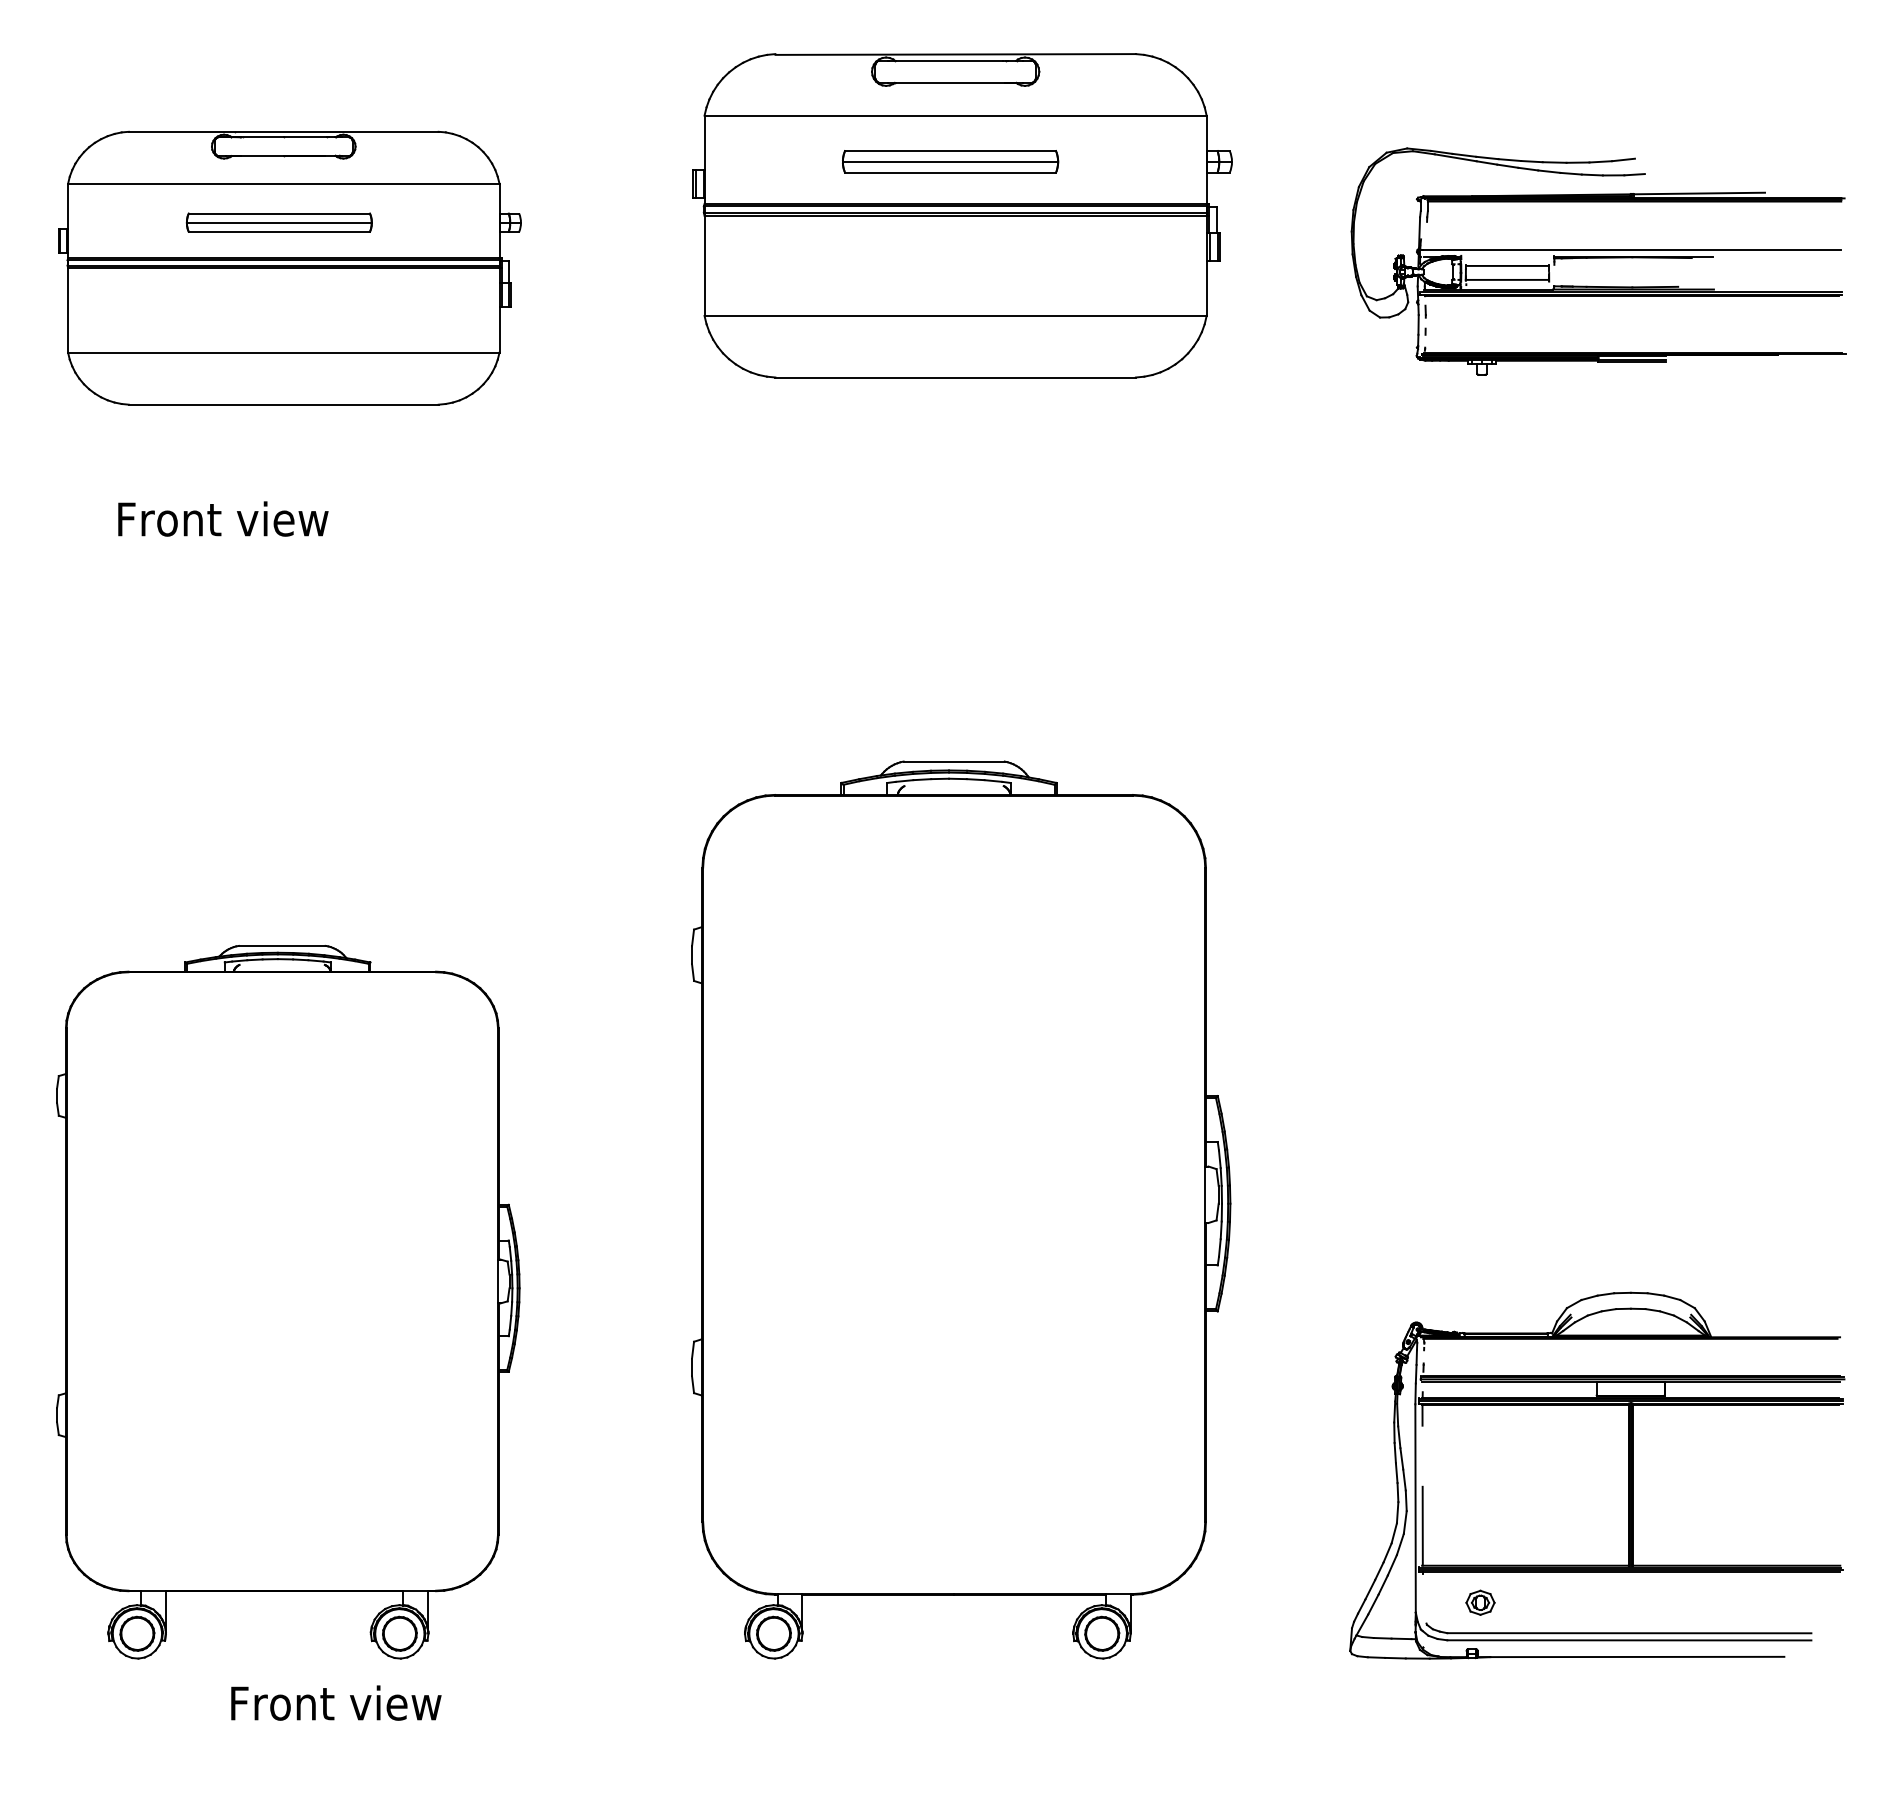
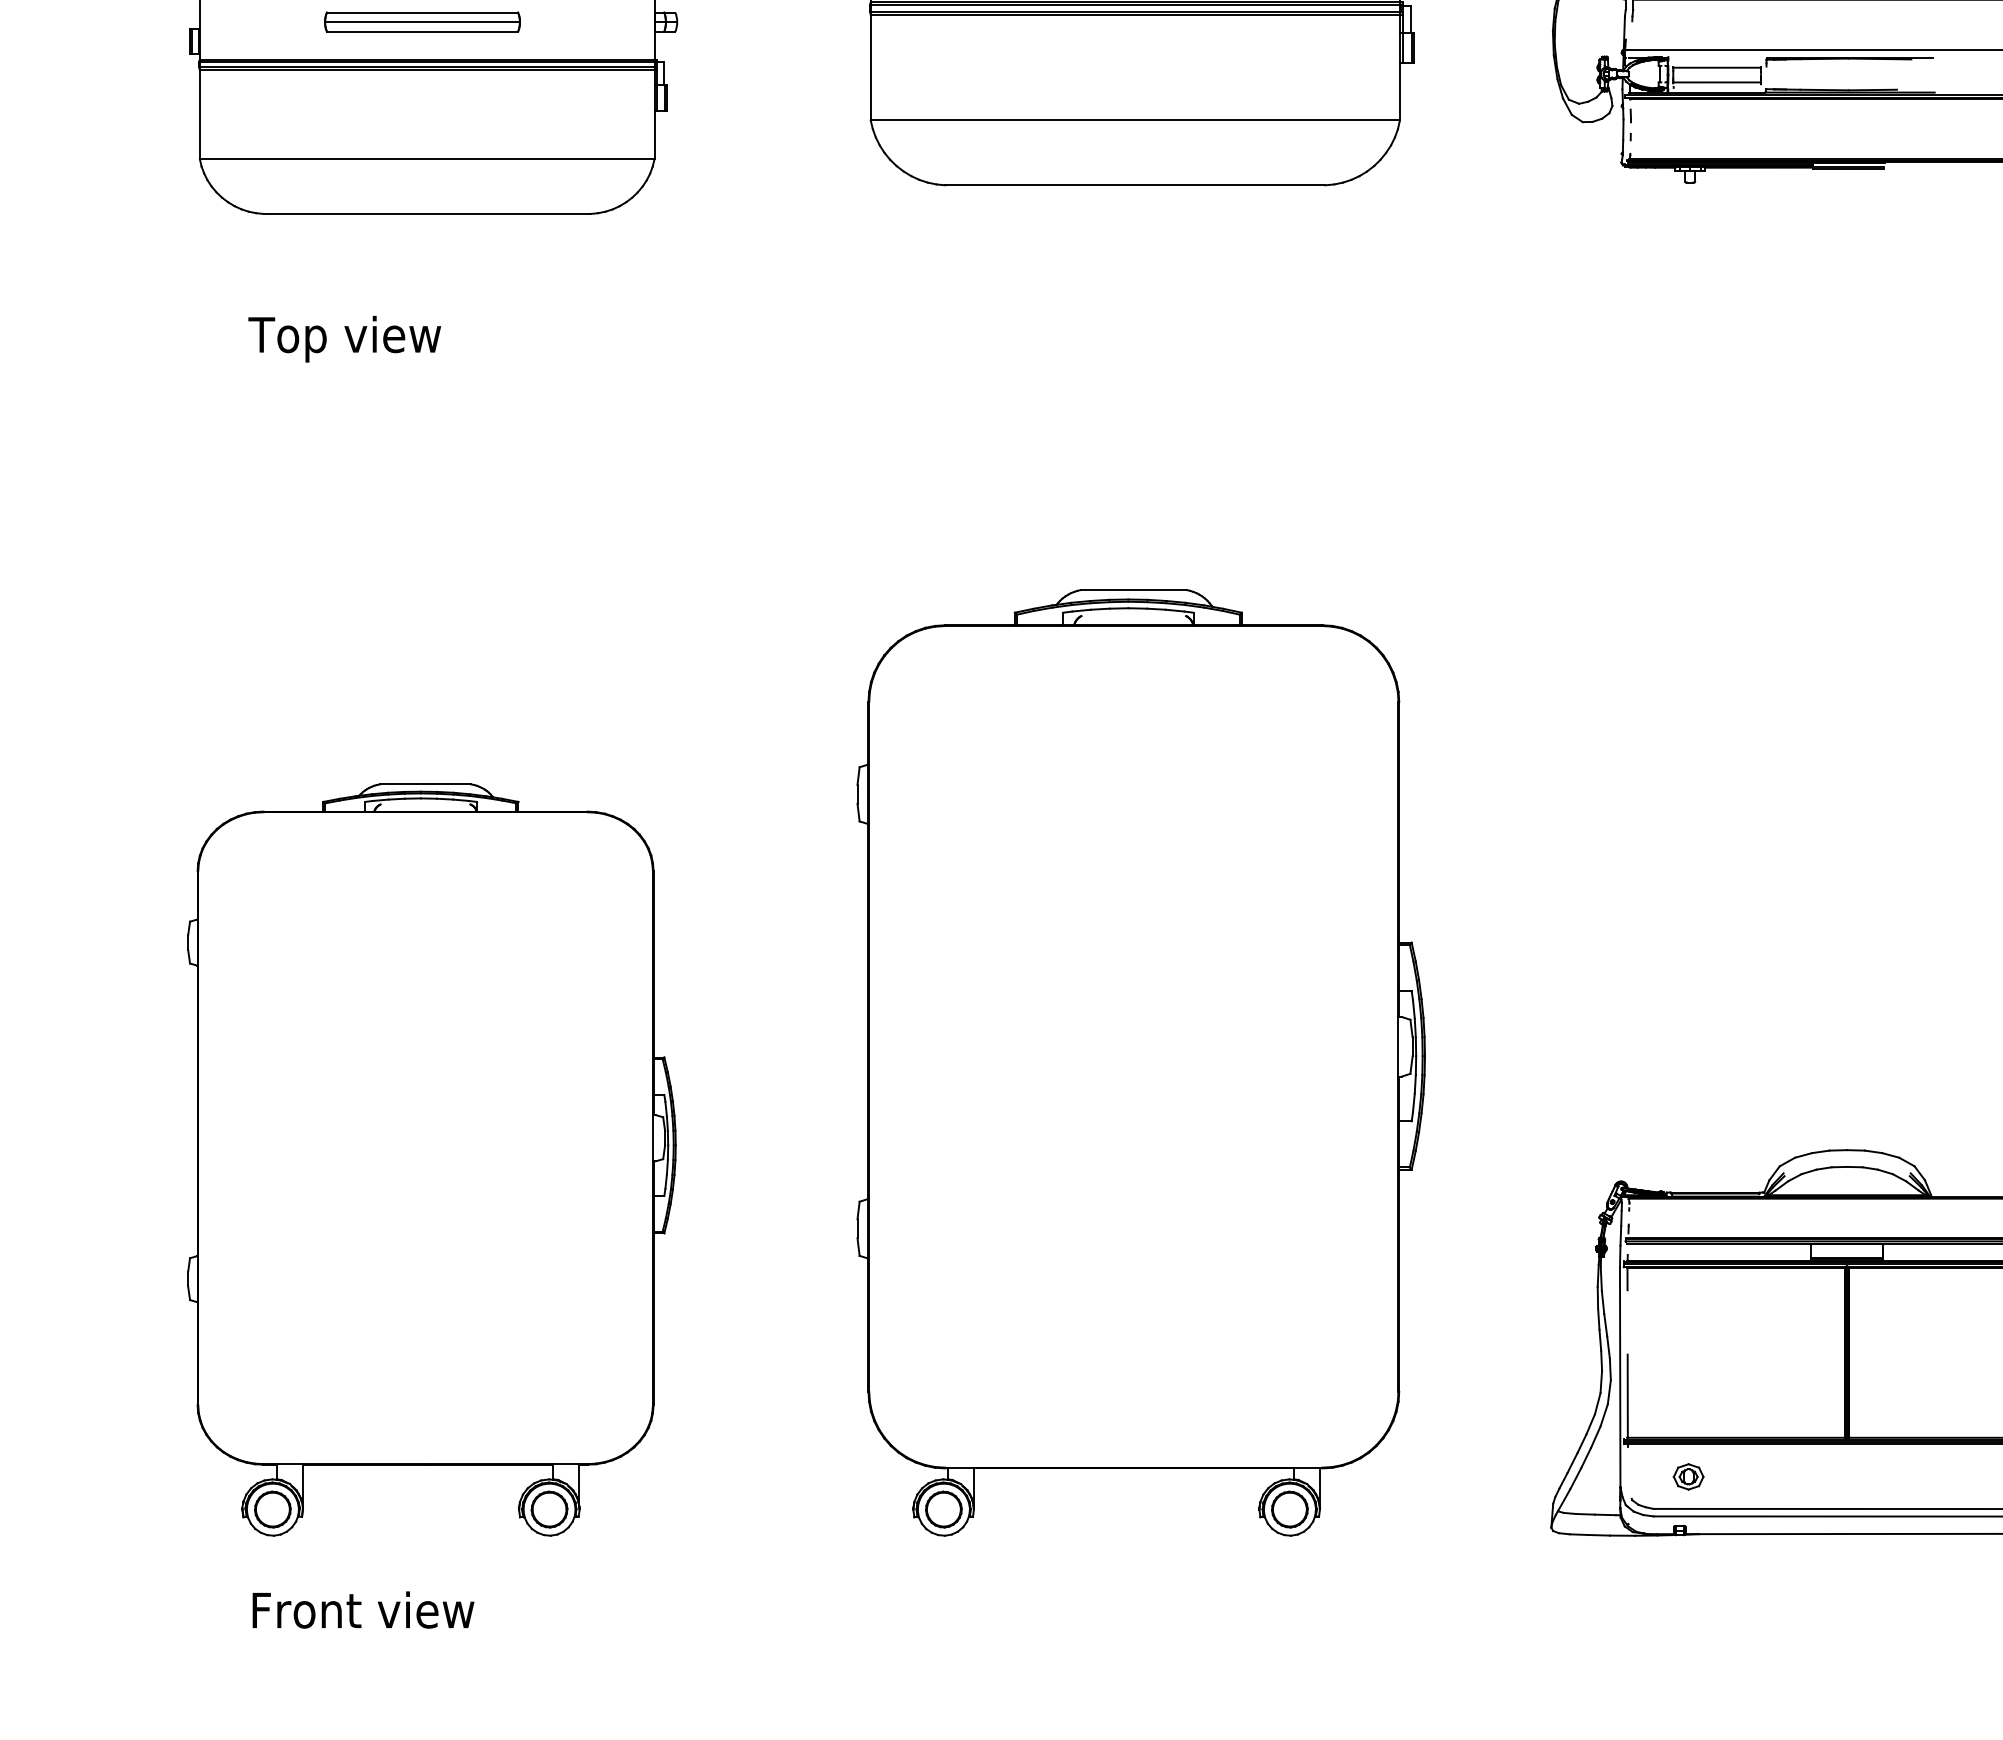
text: (221, 523) -> (361, 339), Front view -> Top view
text: (336, 1702) -> (363, 1609), moved

